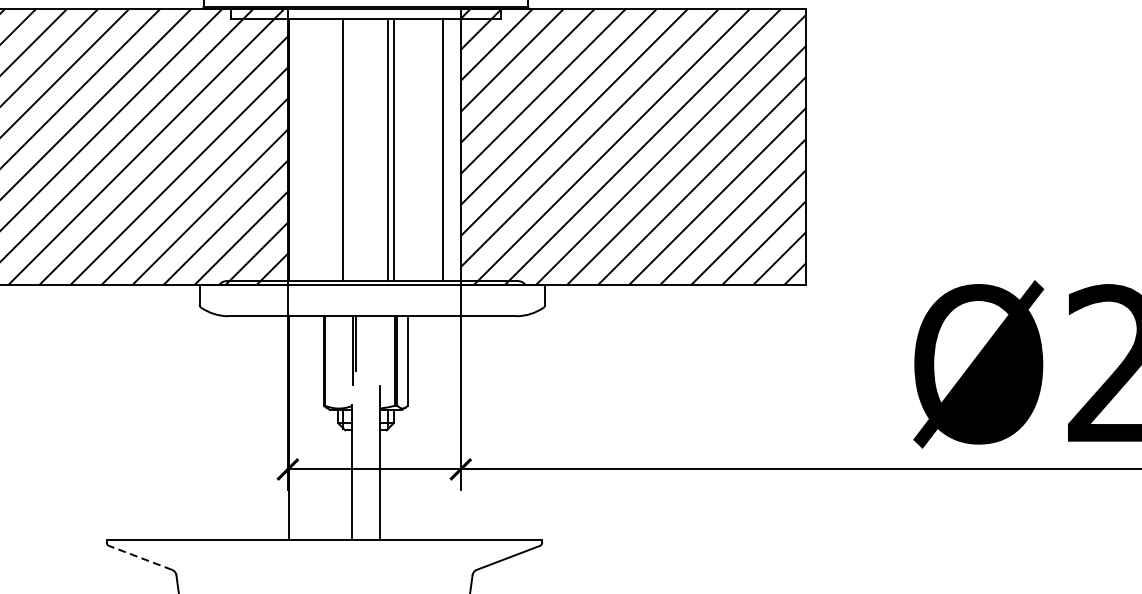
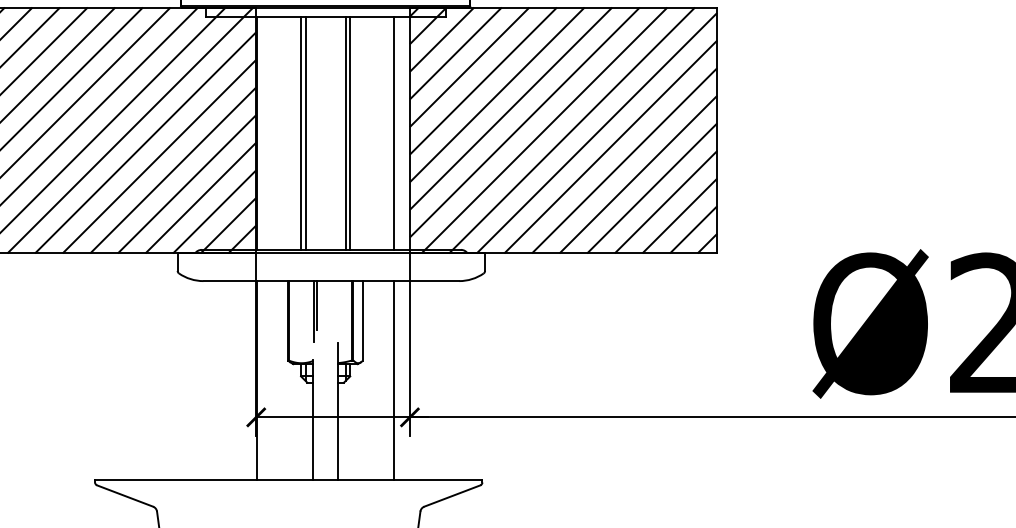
line: (338, 149) -> (301, 132), added
line: (443, 427) -> (394, 380), added
line: (140, 558) -> (125, 496), dashed -> solid

